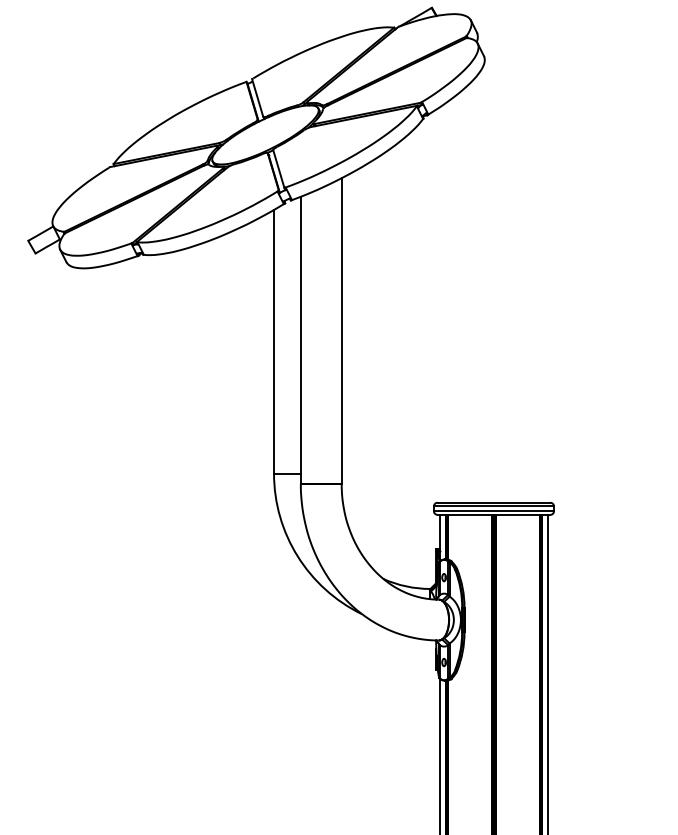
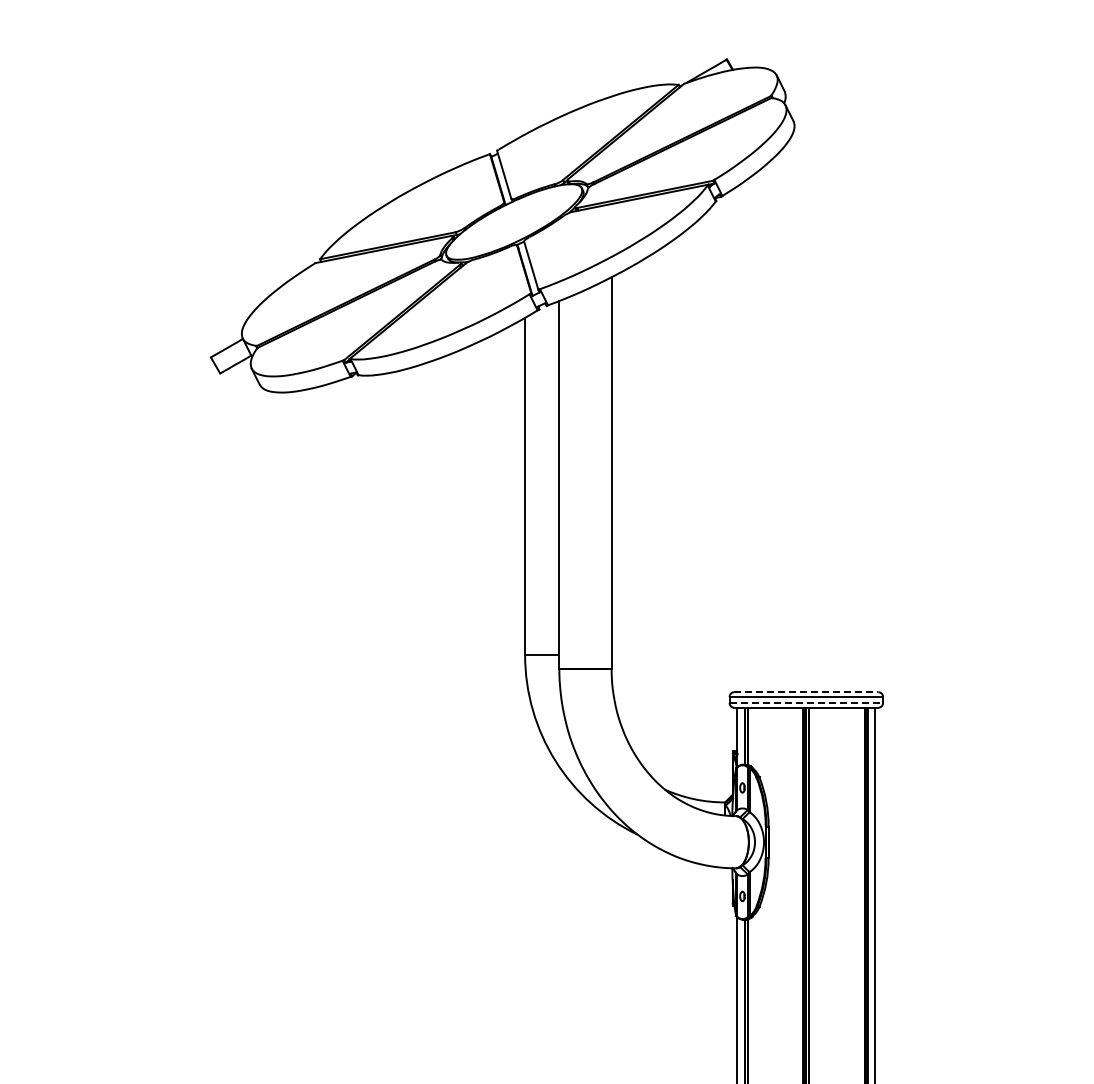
line: (494, 502) -> (806, 692), solid -> dashed
line: (494, 511) -> (806, 703), solid -> dashed

